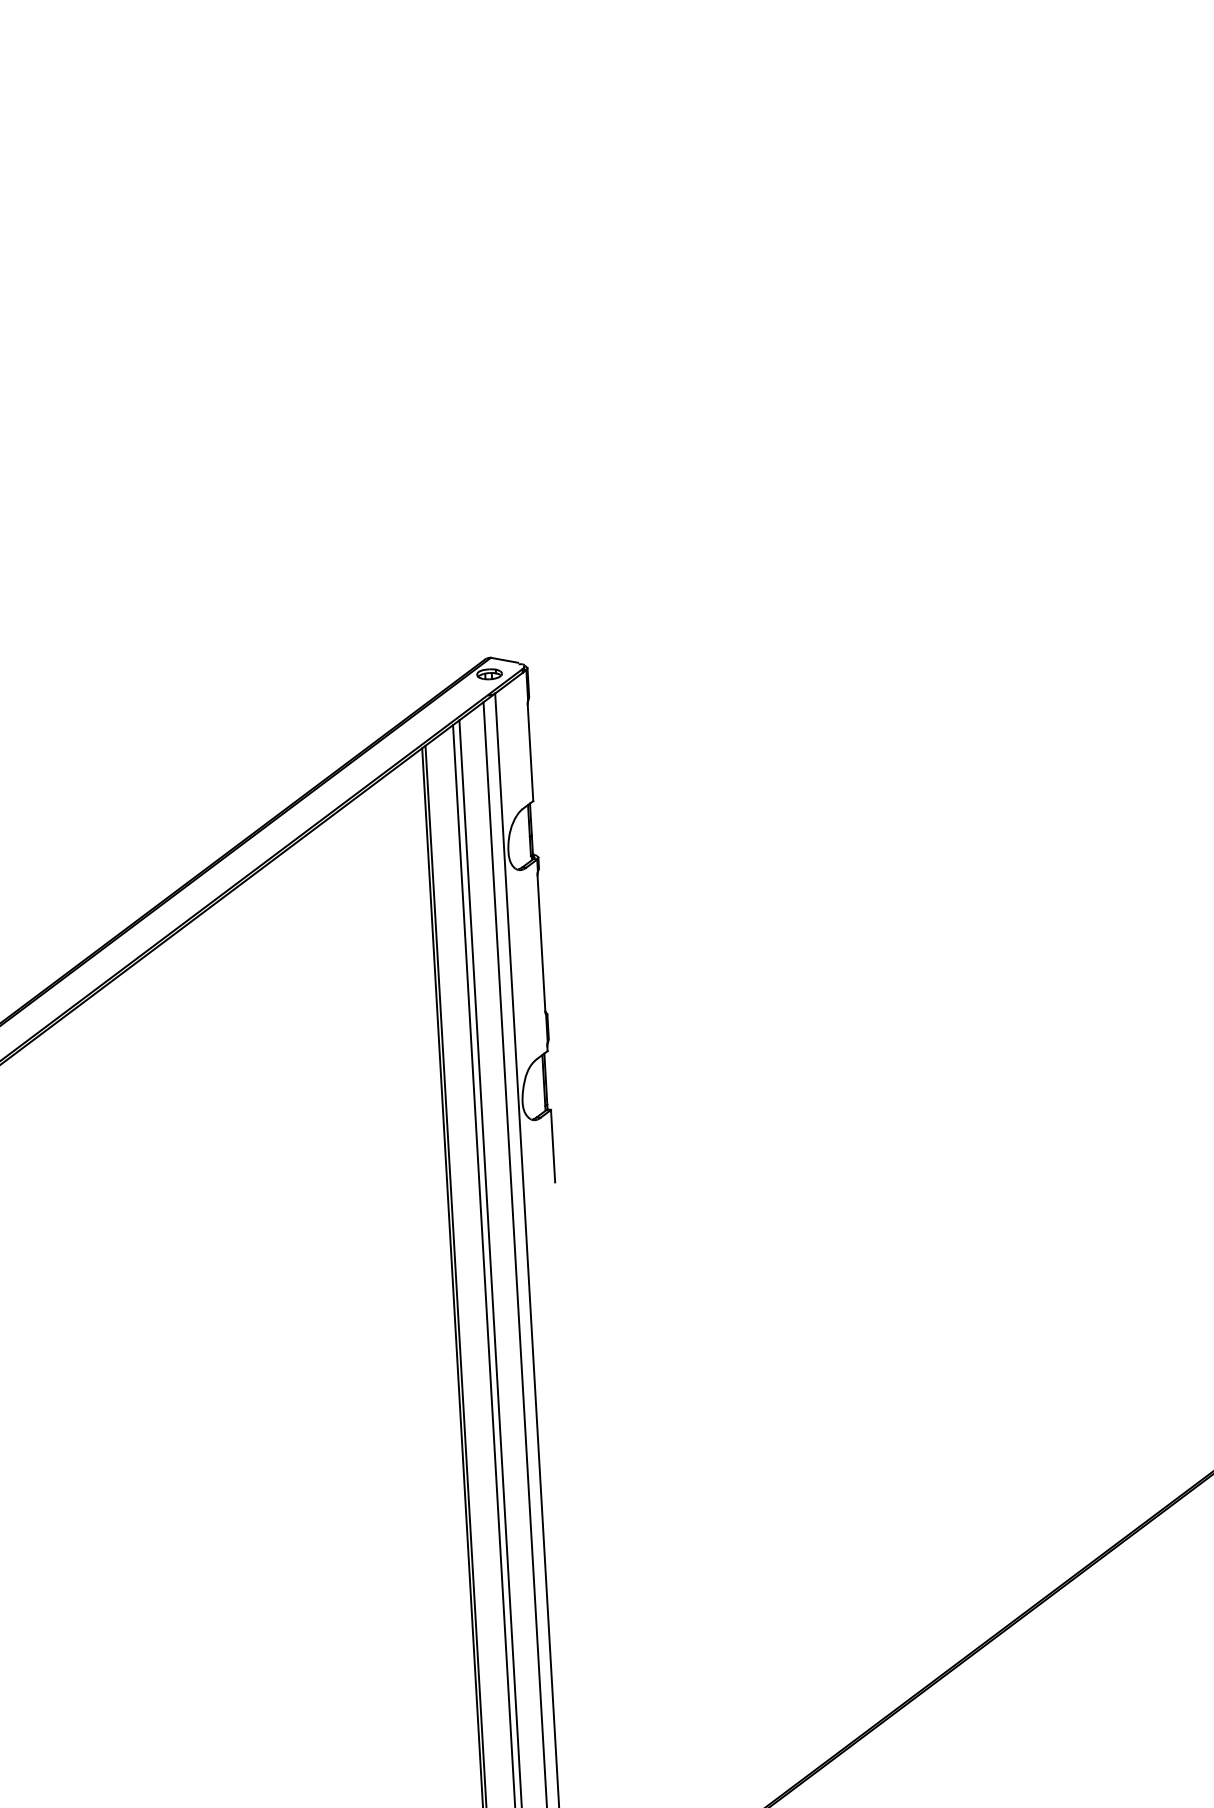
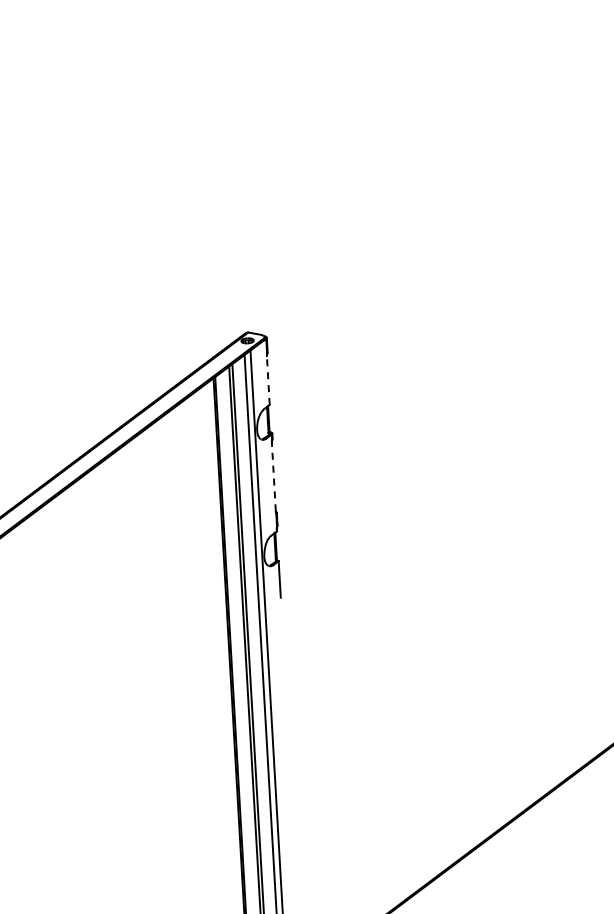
line: (530, 752) -> (268, 380), solid -> dashed
line: (540, 942) -> (273, 476), solid -> dashed

